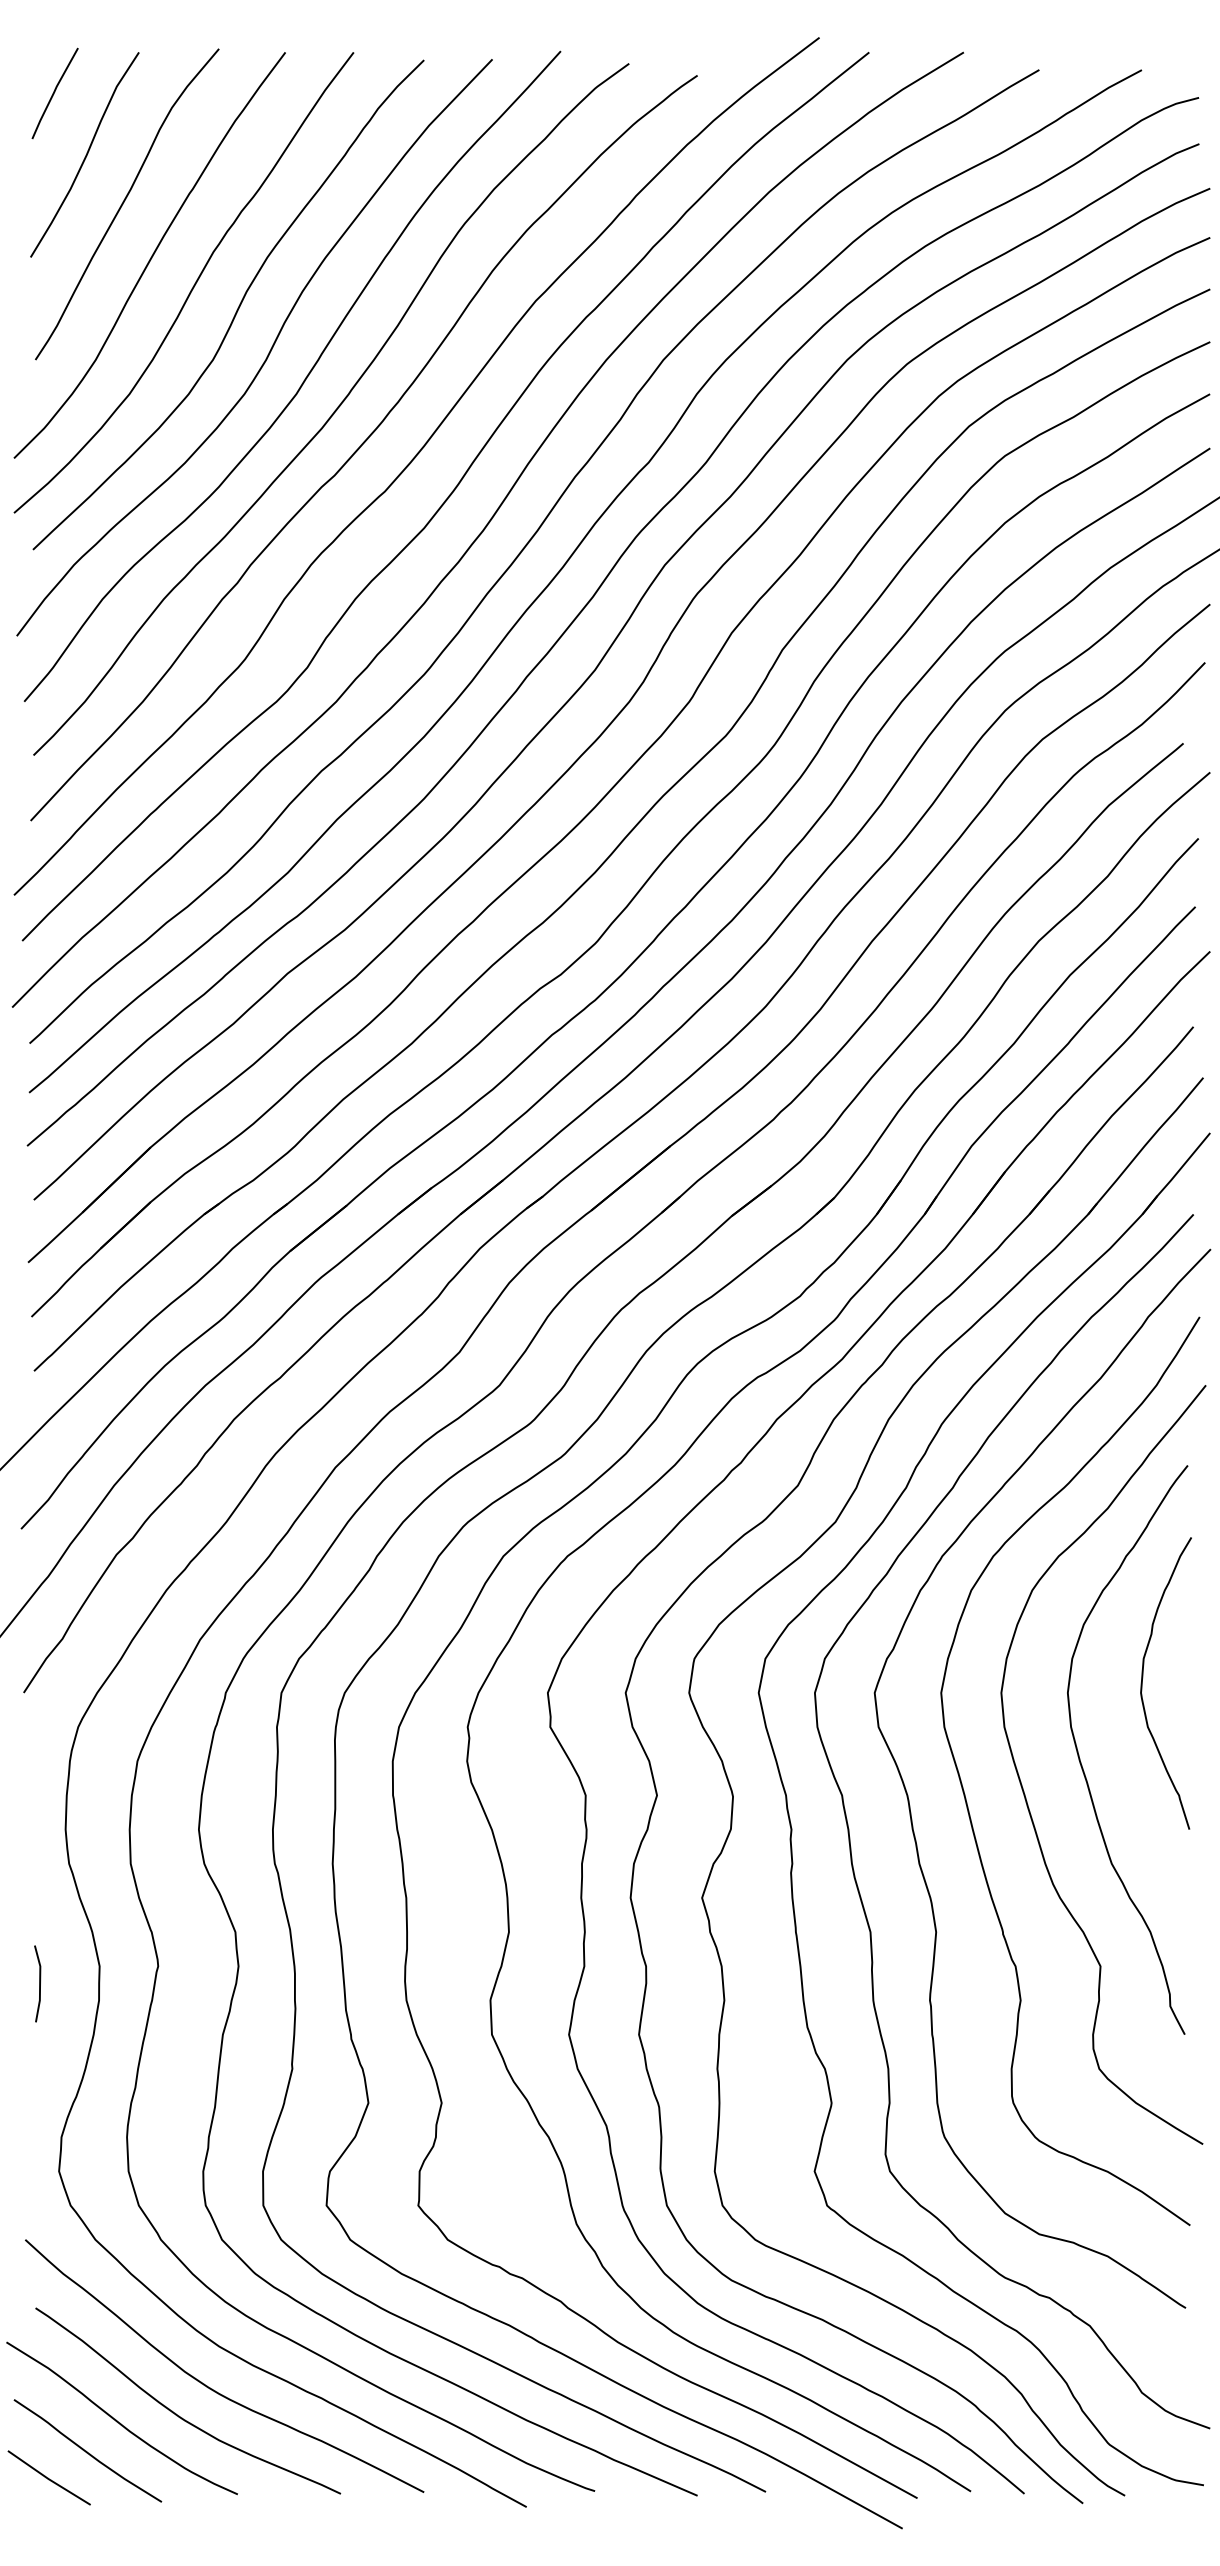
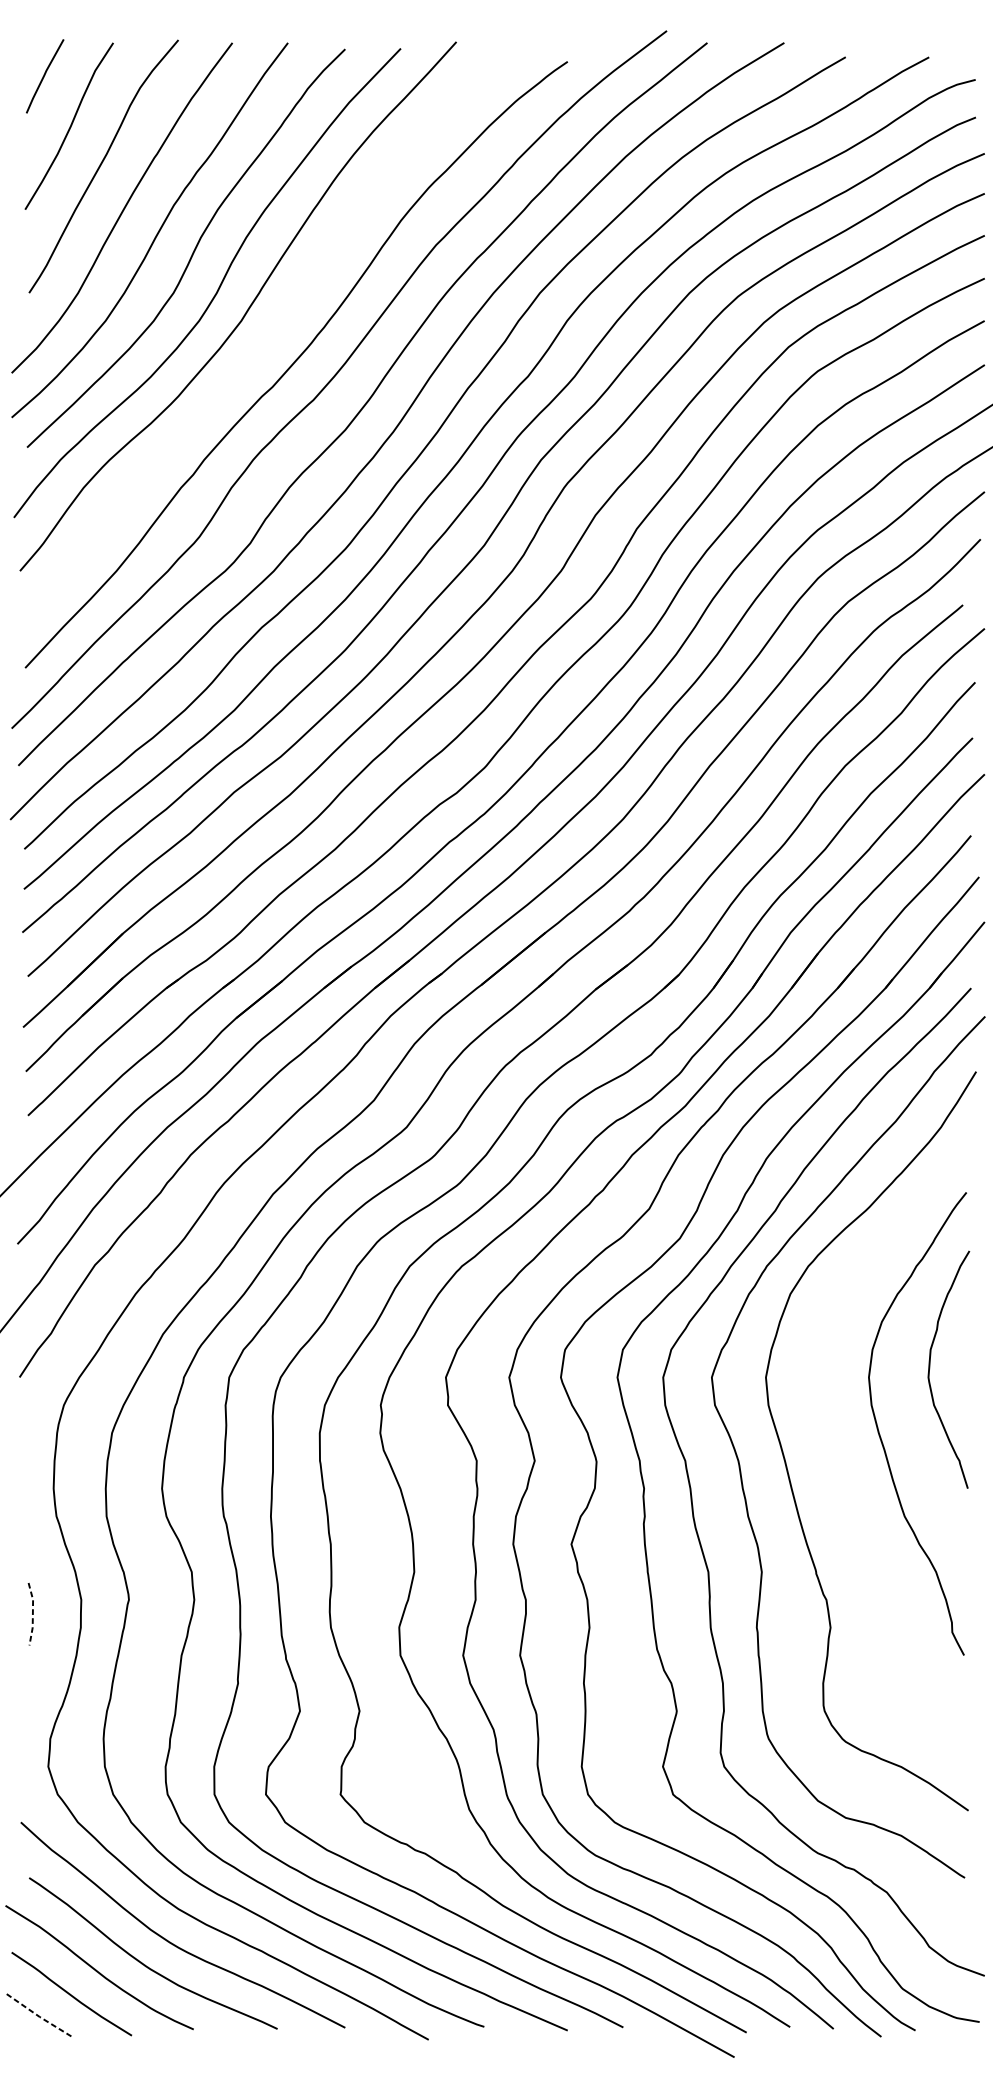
curve: (333, 411) -> (271, 335), removed
curve: (1023, 1787) -> (832, 1454), removed
line: (40, 1983) -> (33, 1613), solid -> dashed
line: (48, 2479) -> (39, 2017), solid -> dashed

